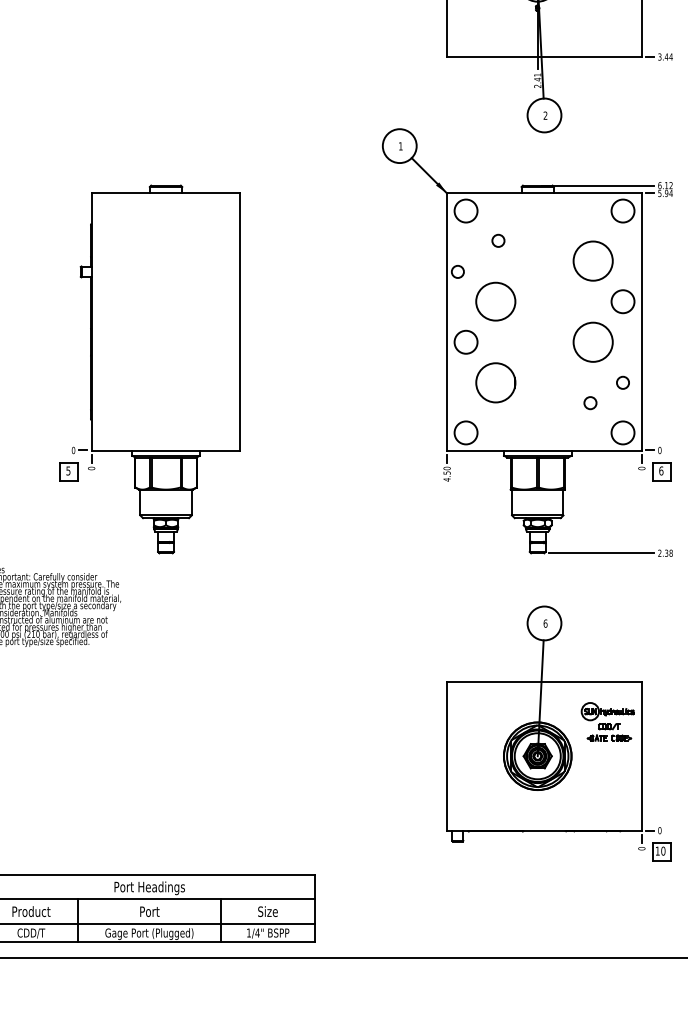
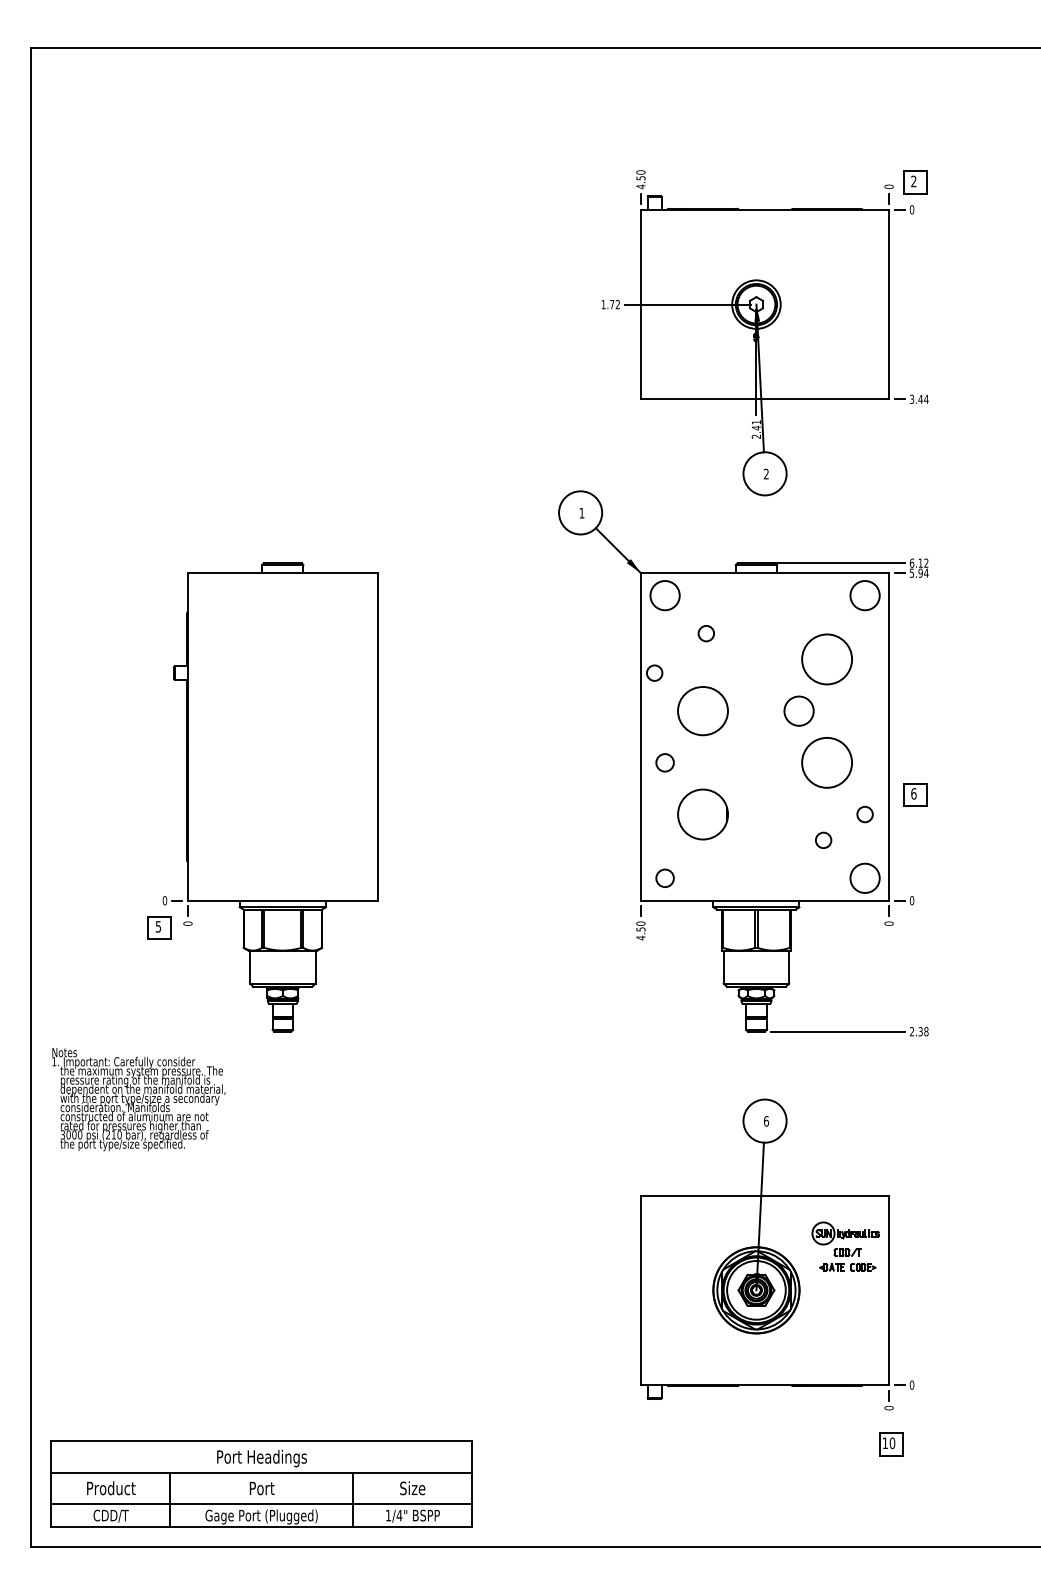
circle: (622, 301) -> (798, 710), moved
circle: (465, 342) -> (664, 762), size x0.6
circle: (465, 432) -> (664, 877), size x0.6
part: (662, 471) -> (915, 794), moved
part: (662, 852) -> (891, 1444), moved

